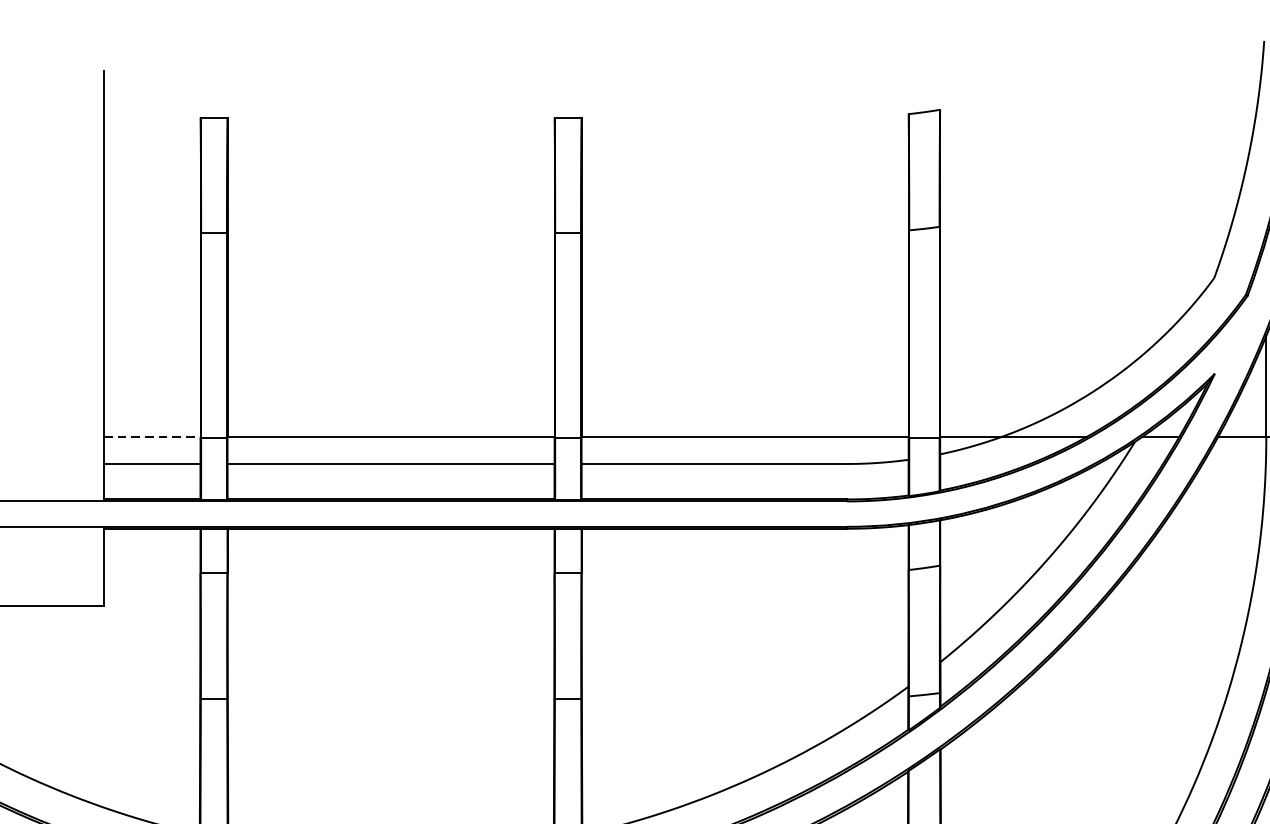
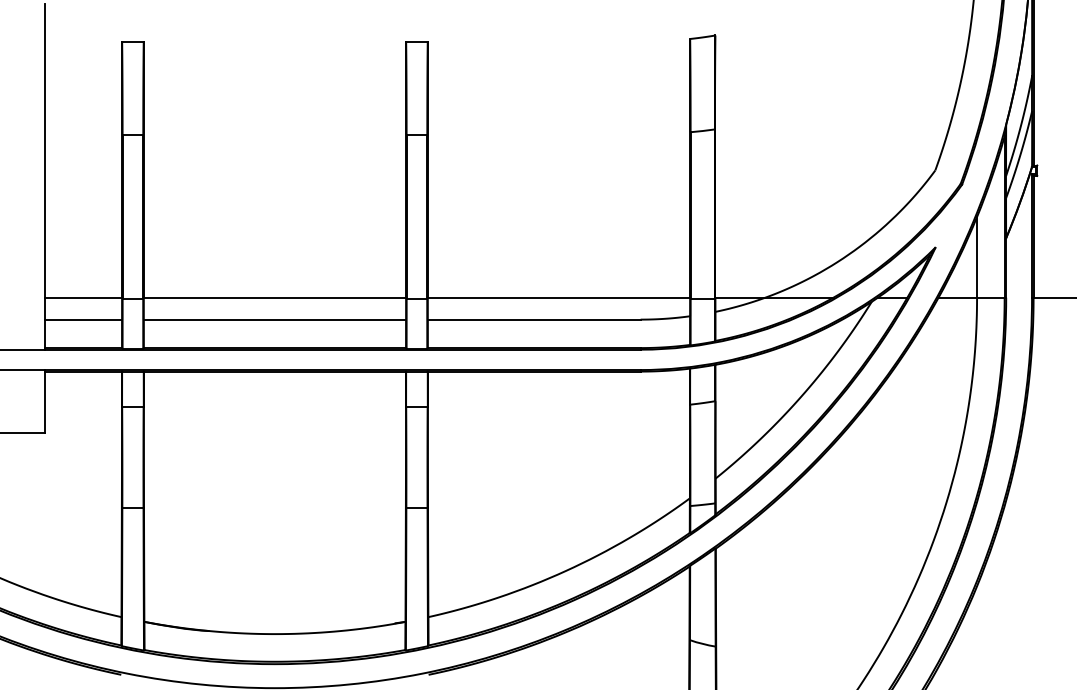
line: (152, 436) -> (83, 297), dashed -> solid

